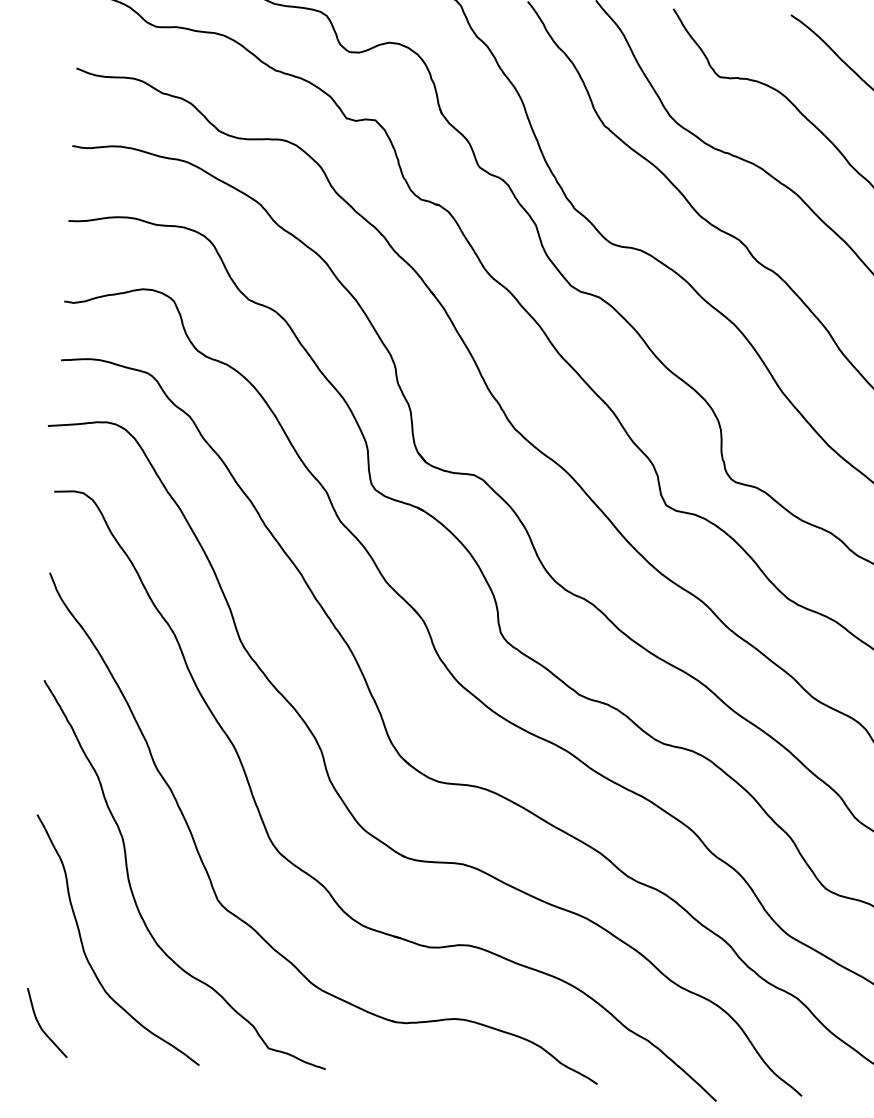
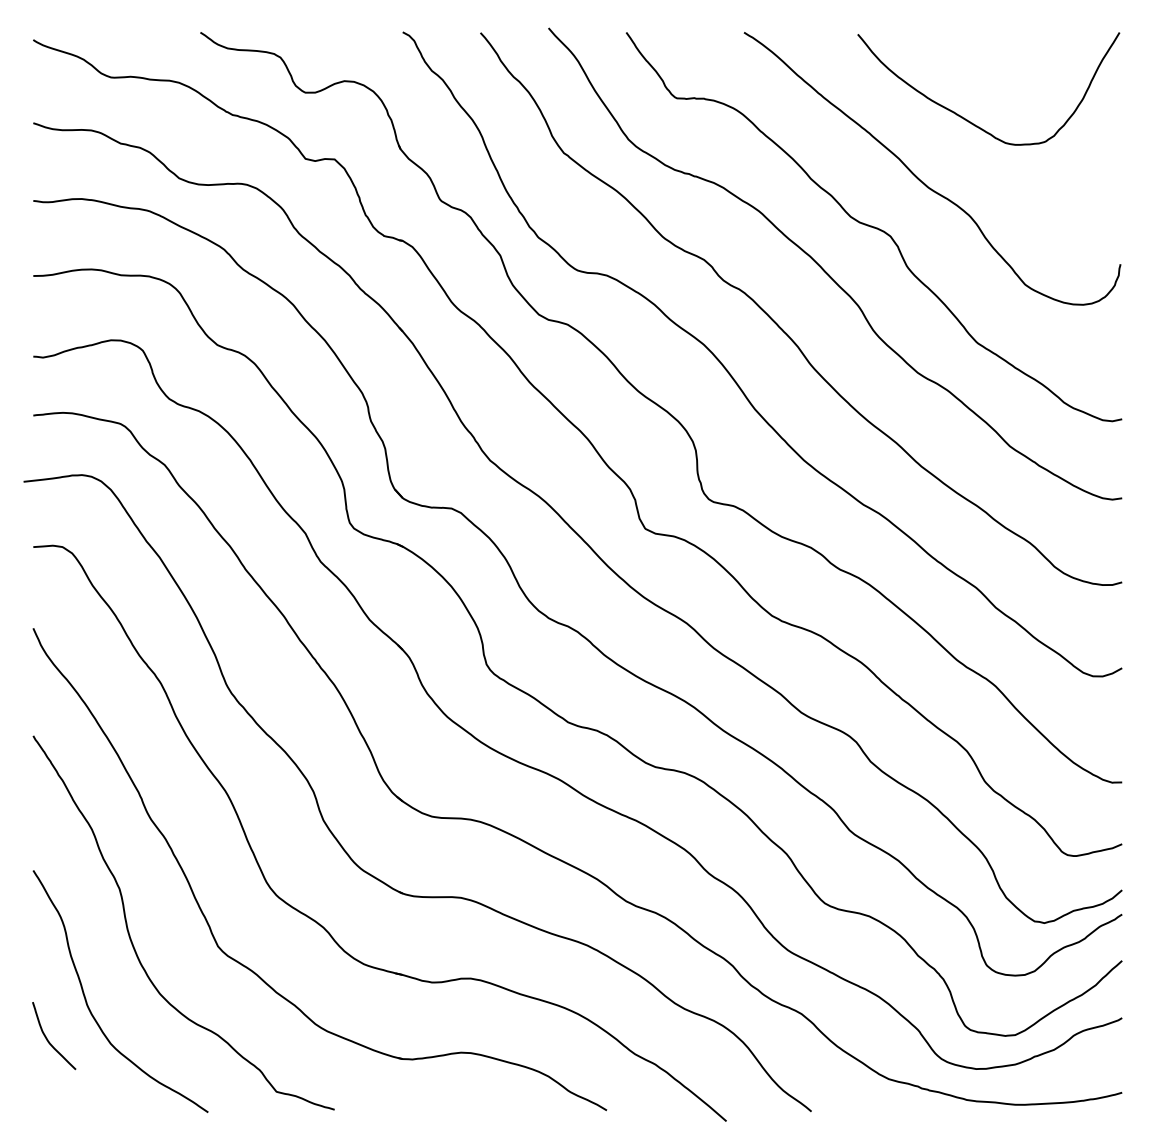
curve: (41, 1026) -> (48, 1039), moved

